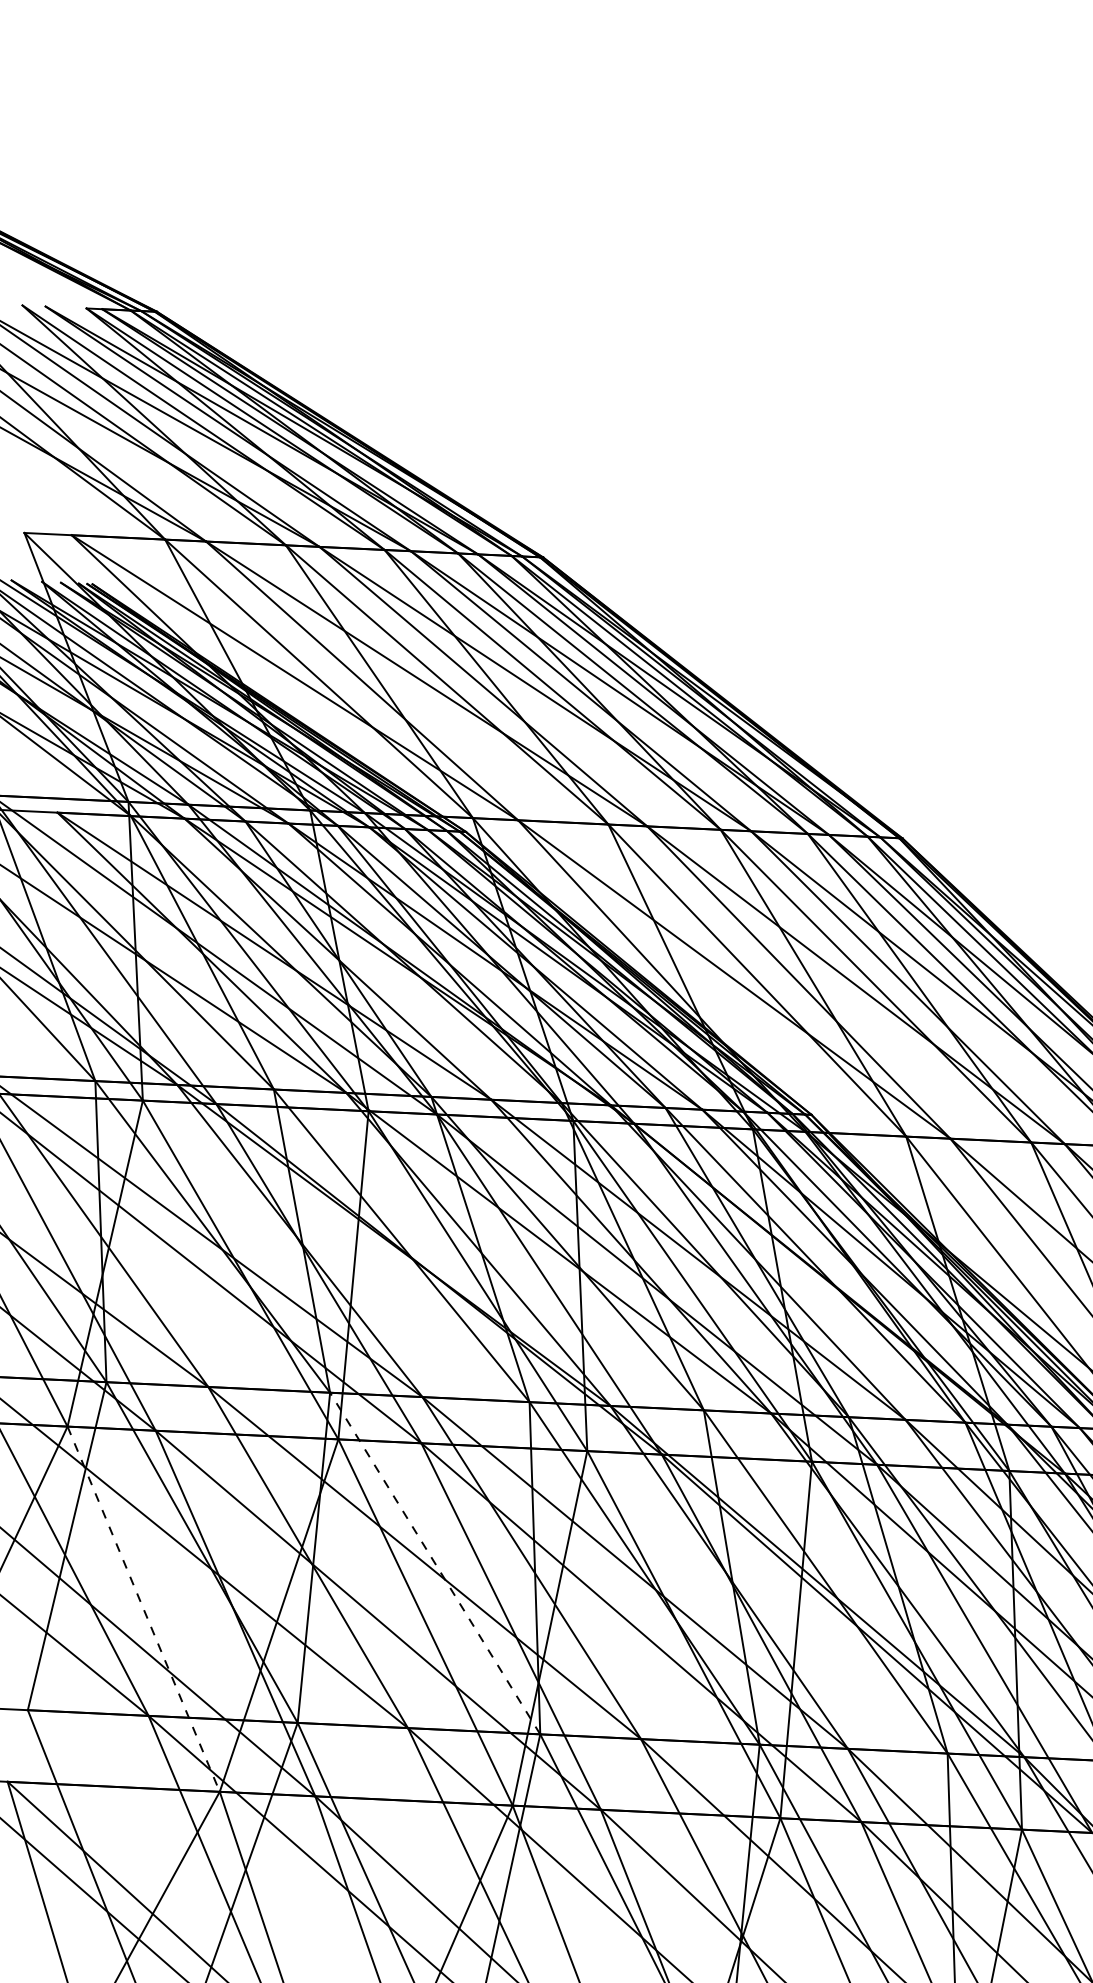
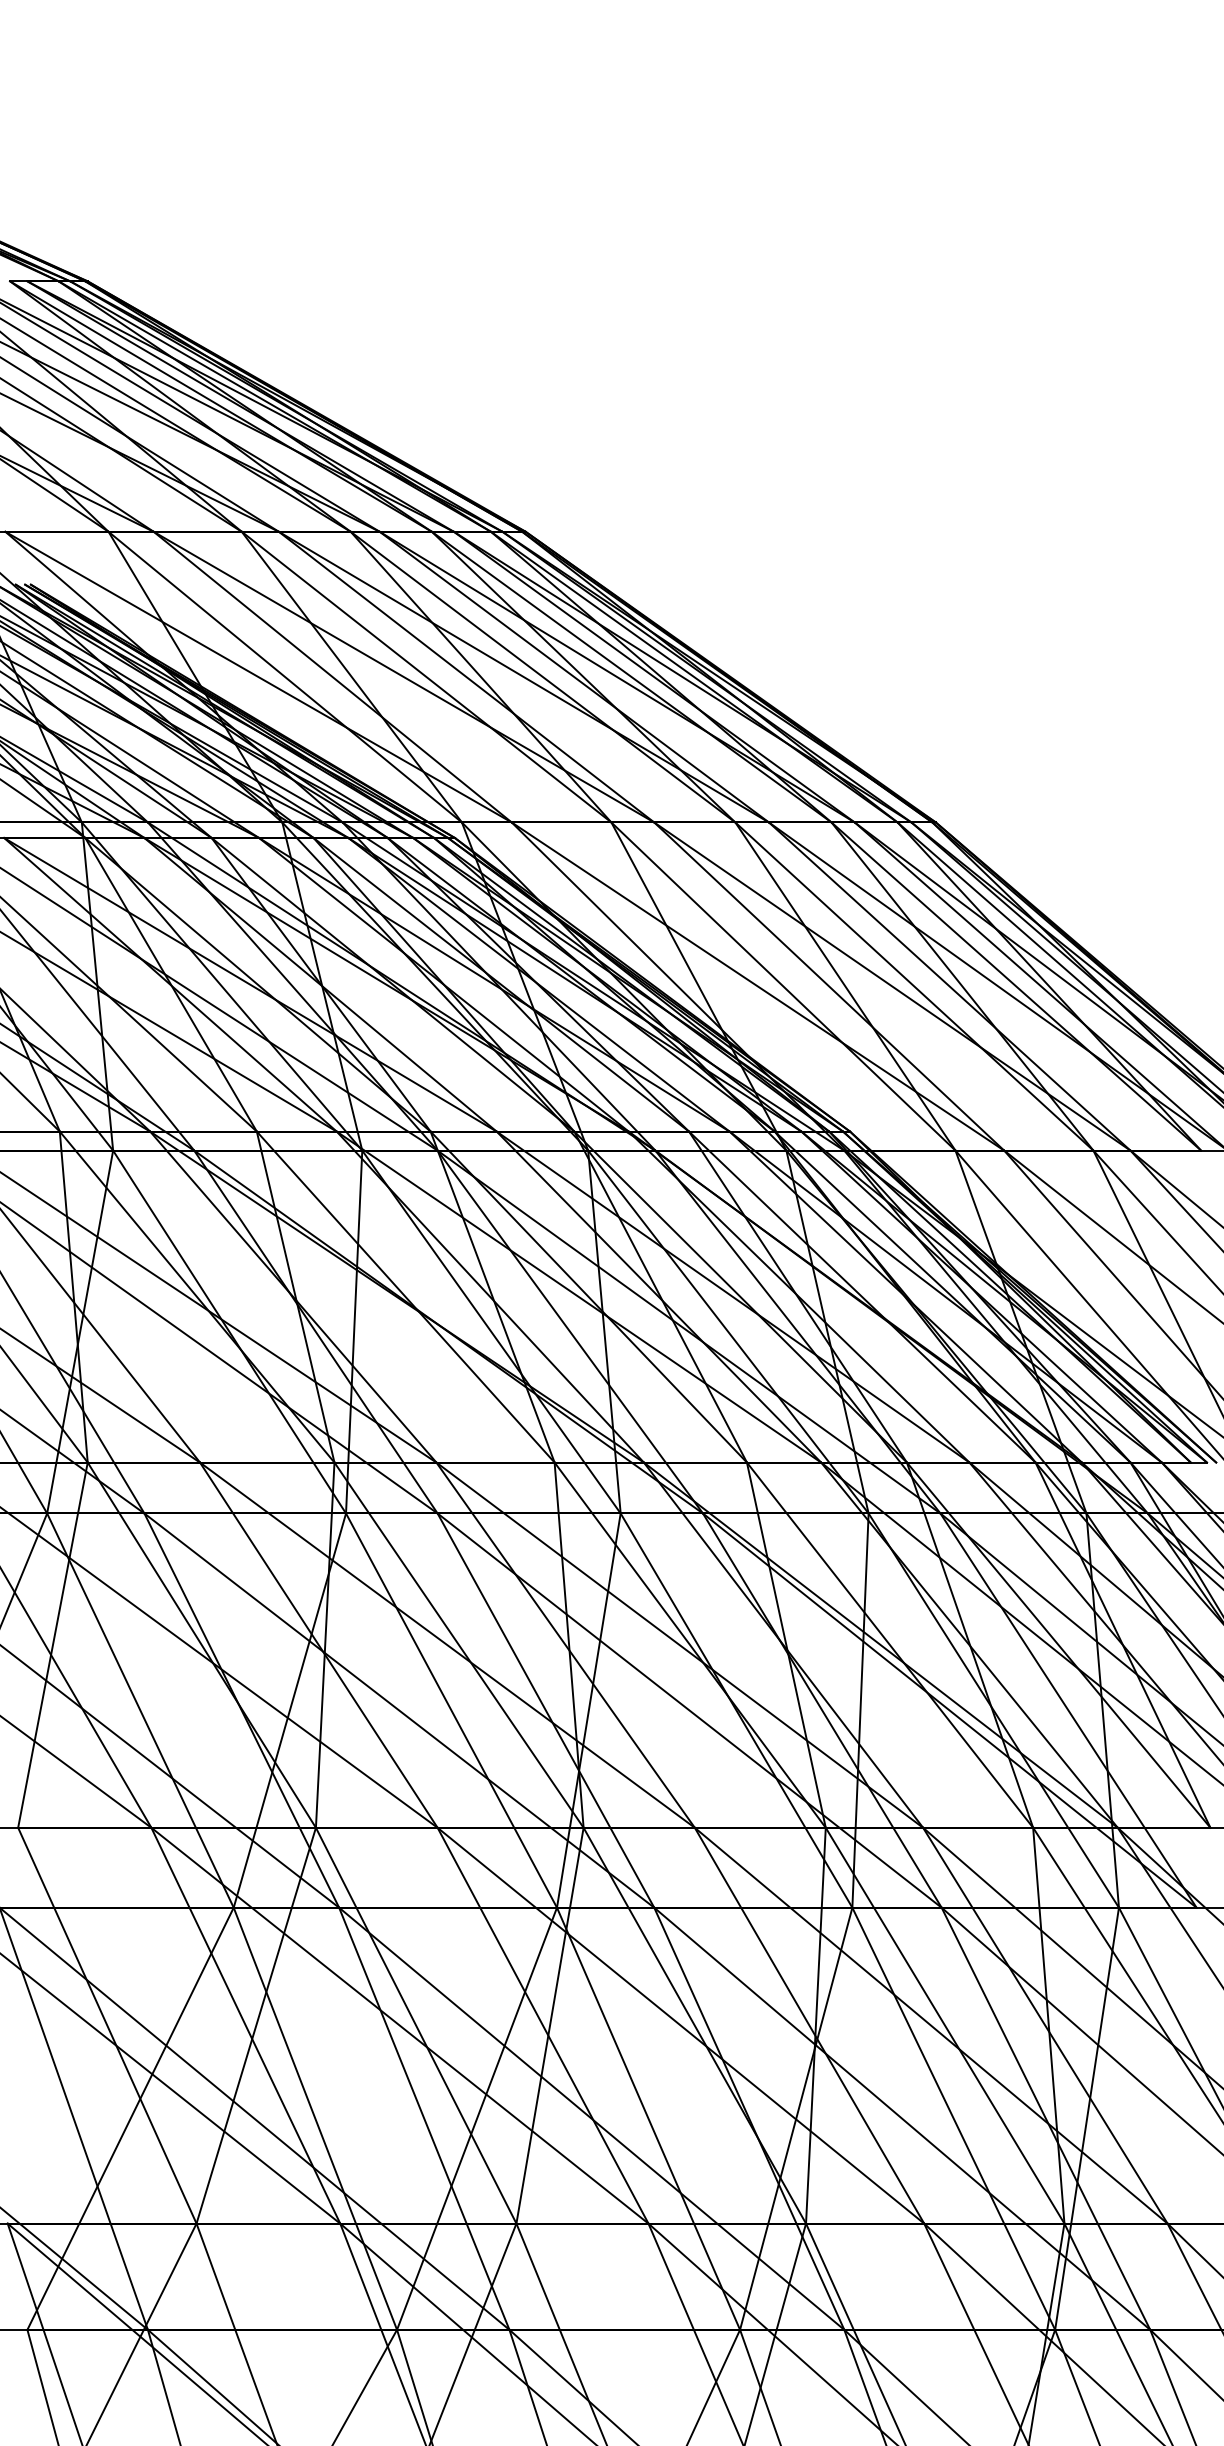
line: (434, 1562) -> (458, 1644), dashed -> solid
line: (143, 1610) -> (140, 1711), dashed -> solid

